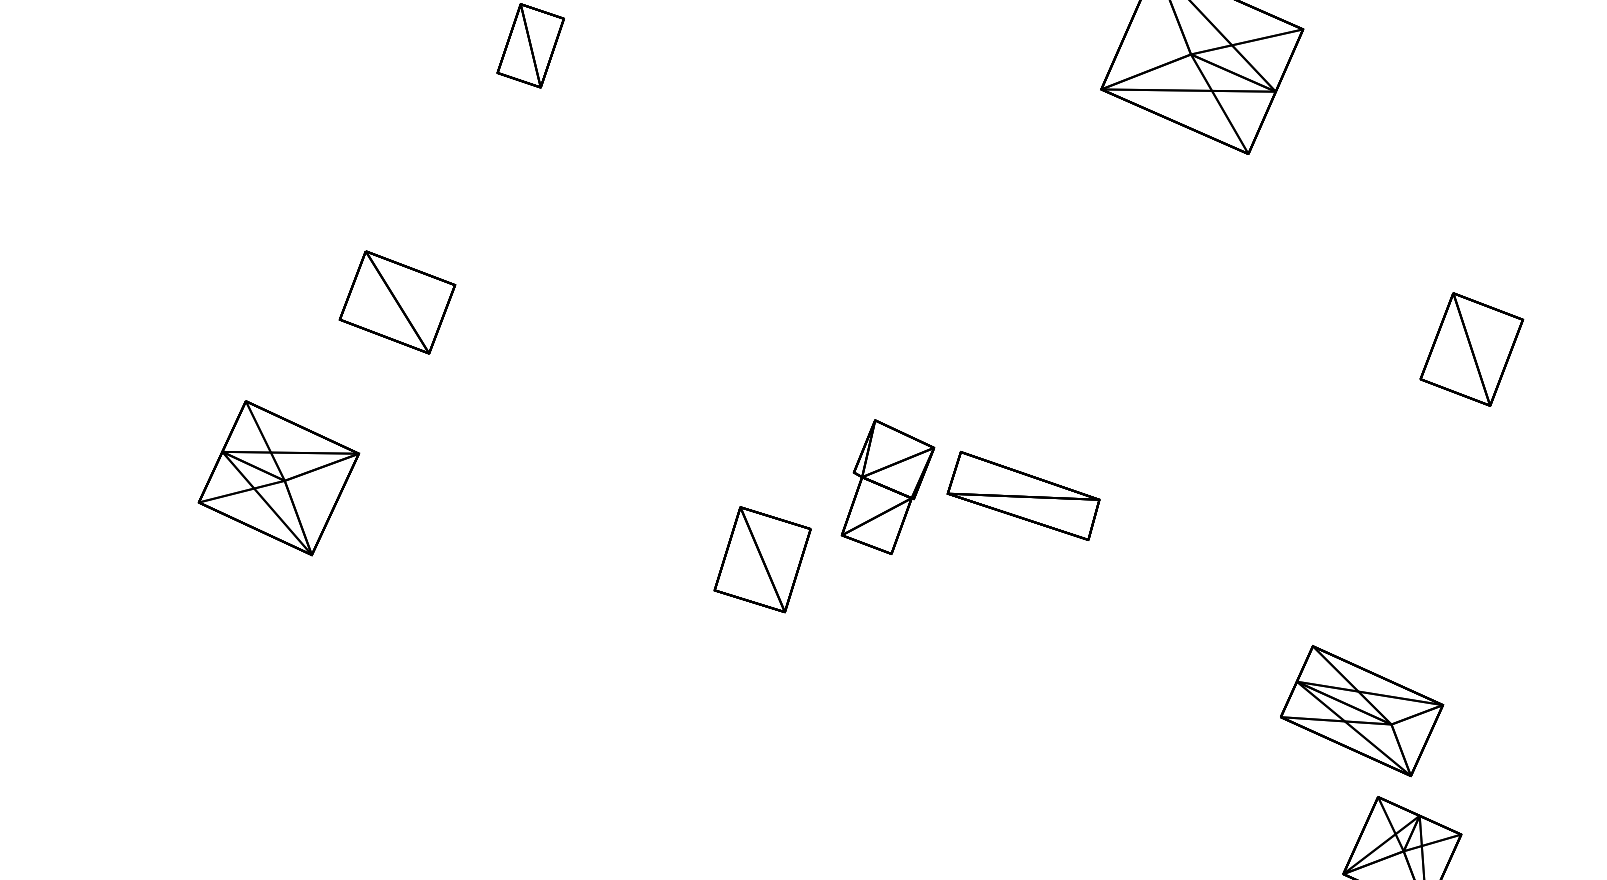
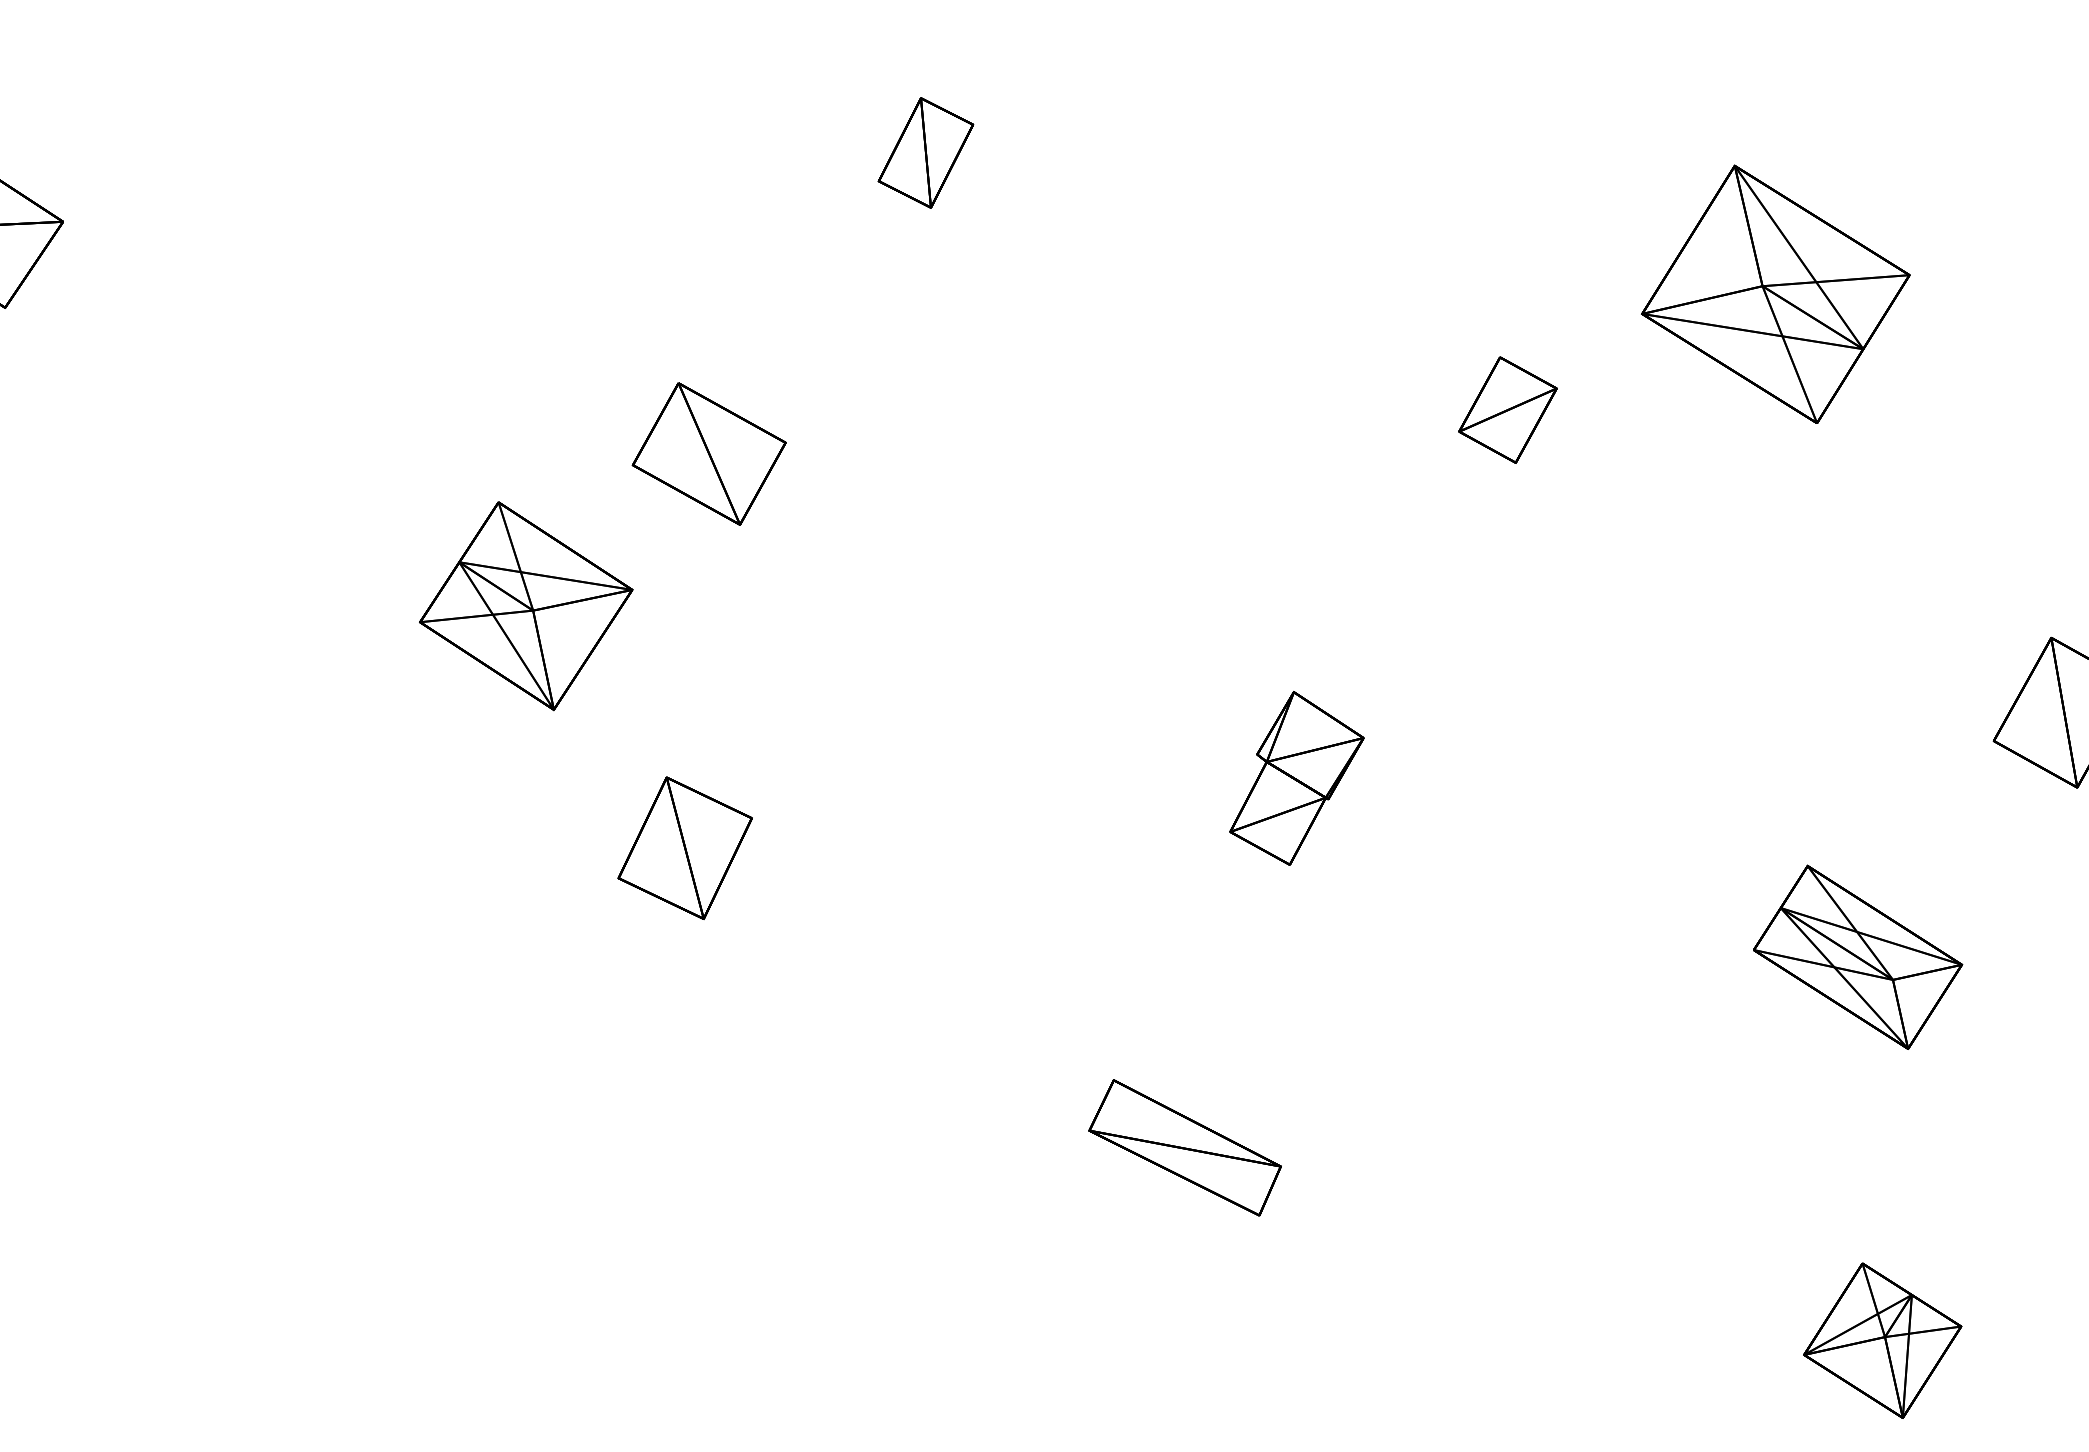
part: (1008, 178) -> (1507, 409), added
part: (279, 478) -> (526, 606), moved
part: (1022, 495) -> (1184, 1147), moved
part: (762, 559) -> (684, 847), moved
part: (1362, 710) -> (1858, 956), moved

